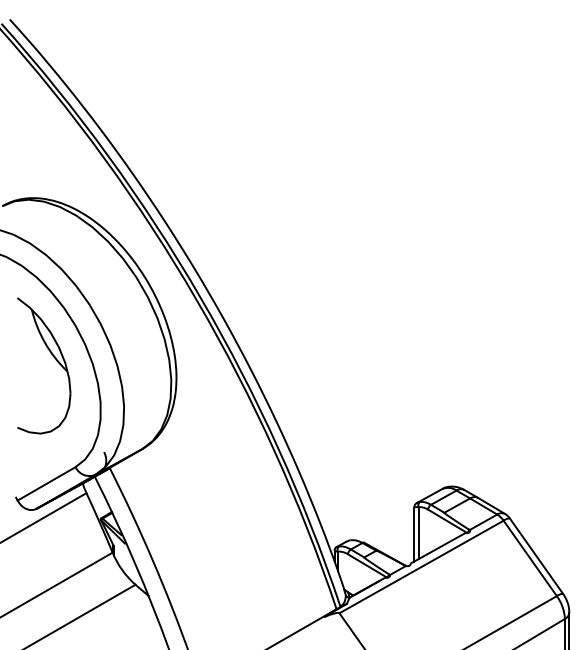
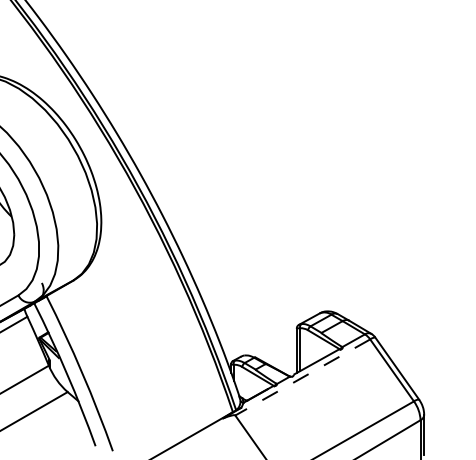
line: (421, 567) -> (302, 377), solid -> dashed

